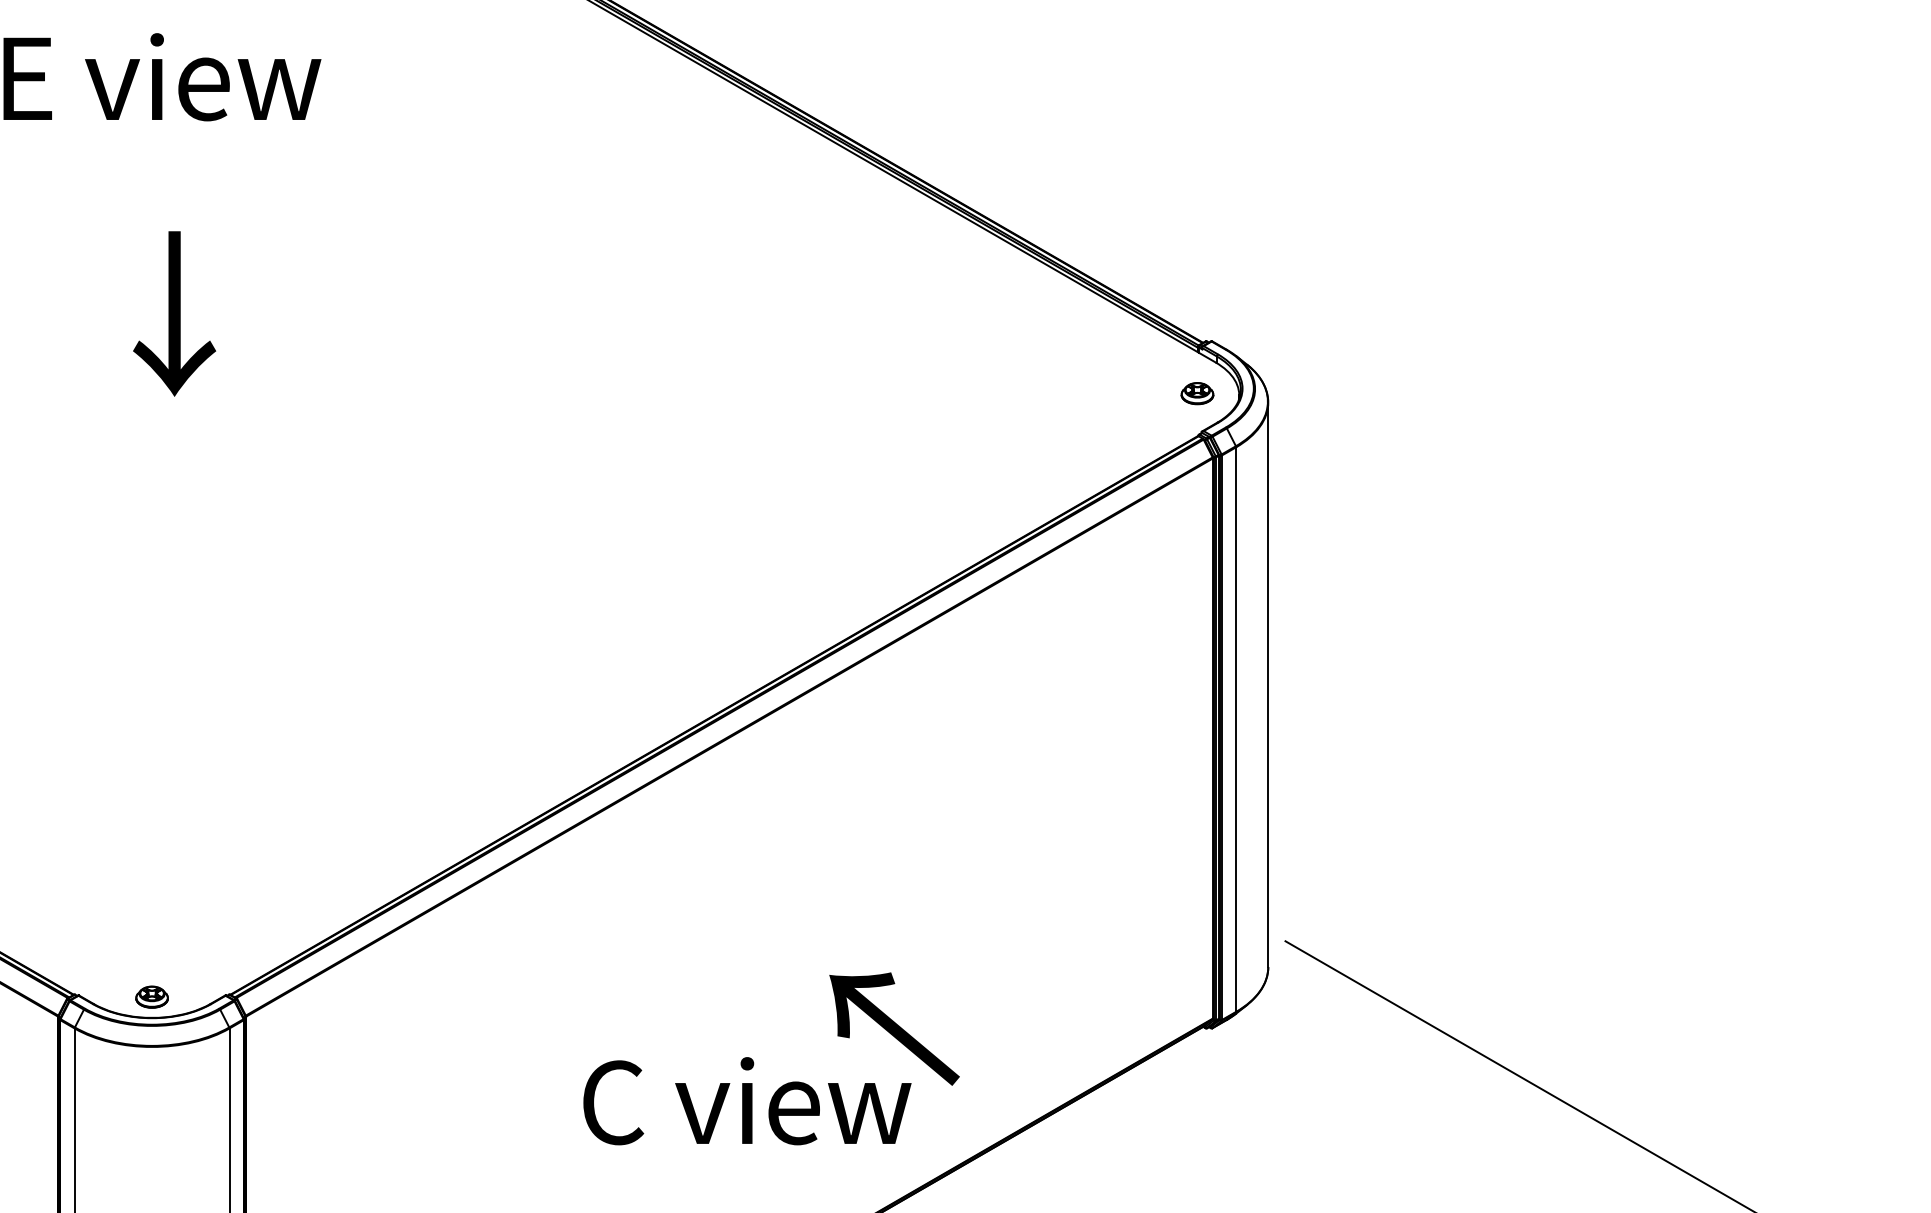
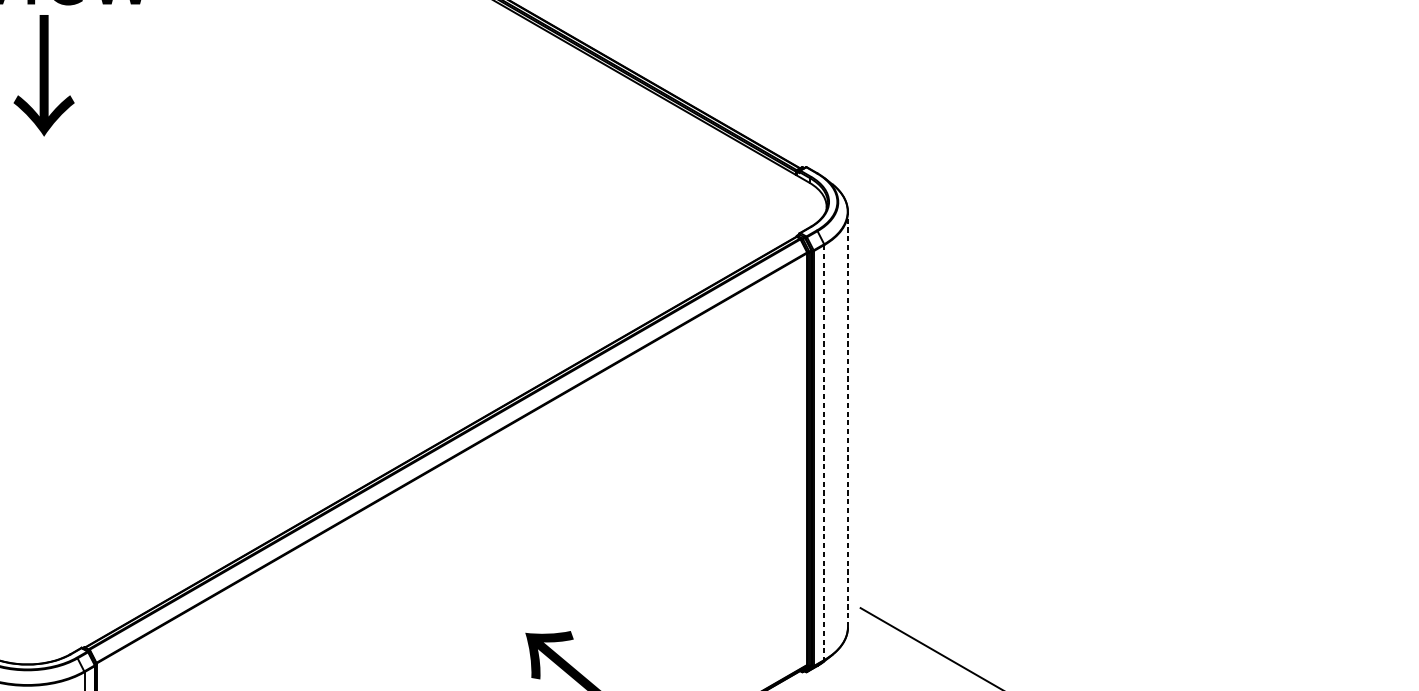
text: (174, 313) -> (44, 75), moved
part: (1197, 393) -> (795, 205), removed
line: (1268, 684) -> (848, 419), solid -> dashed
line: (1236, 730) -> (824, 453), solid -> dashed
part: (151, 996) -> (27, 648), removed

